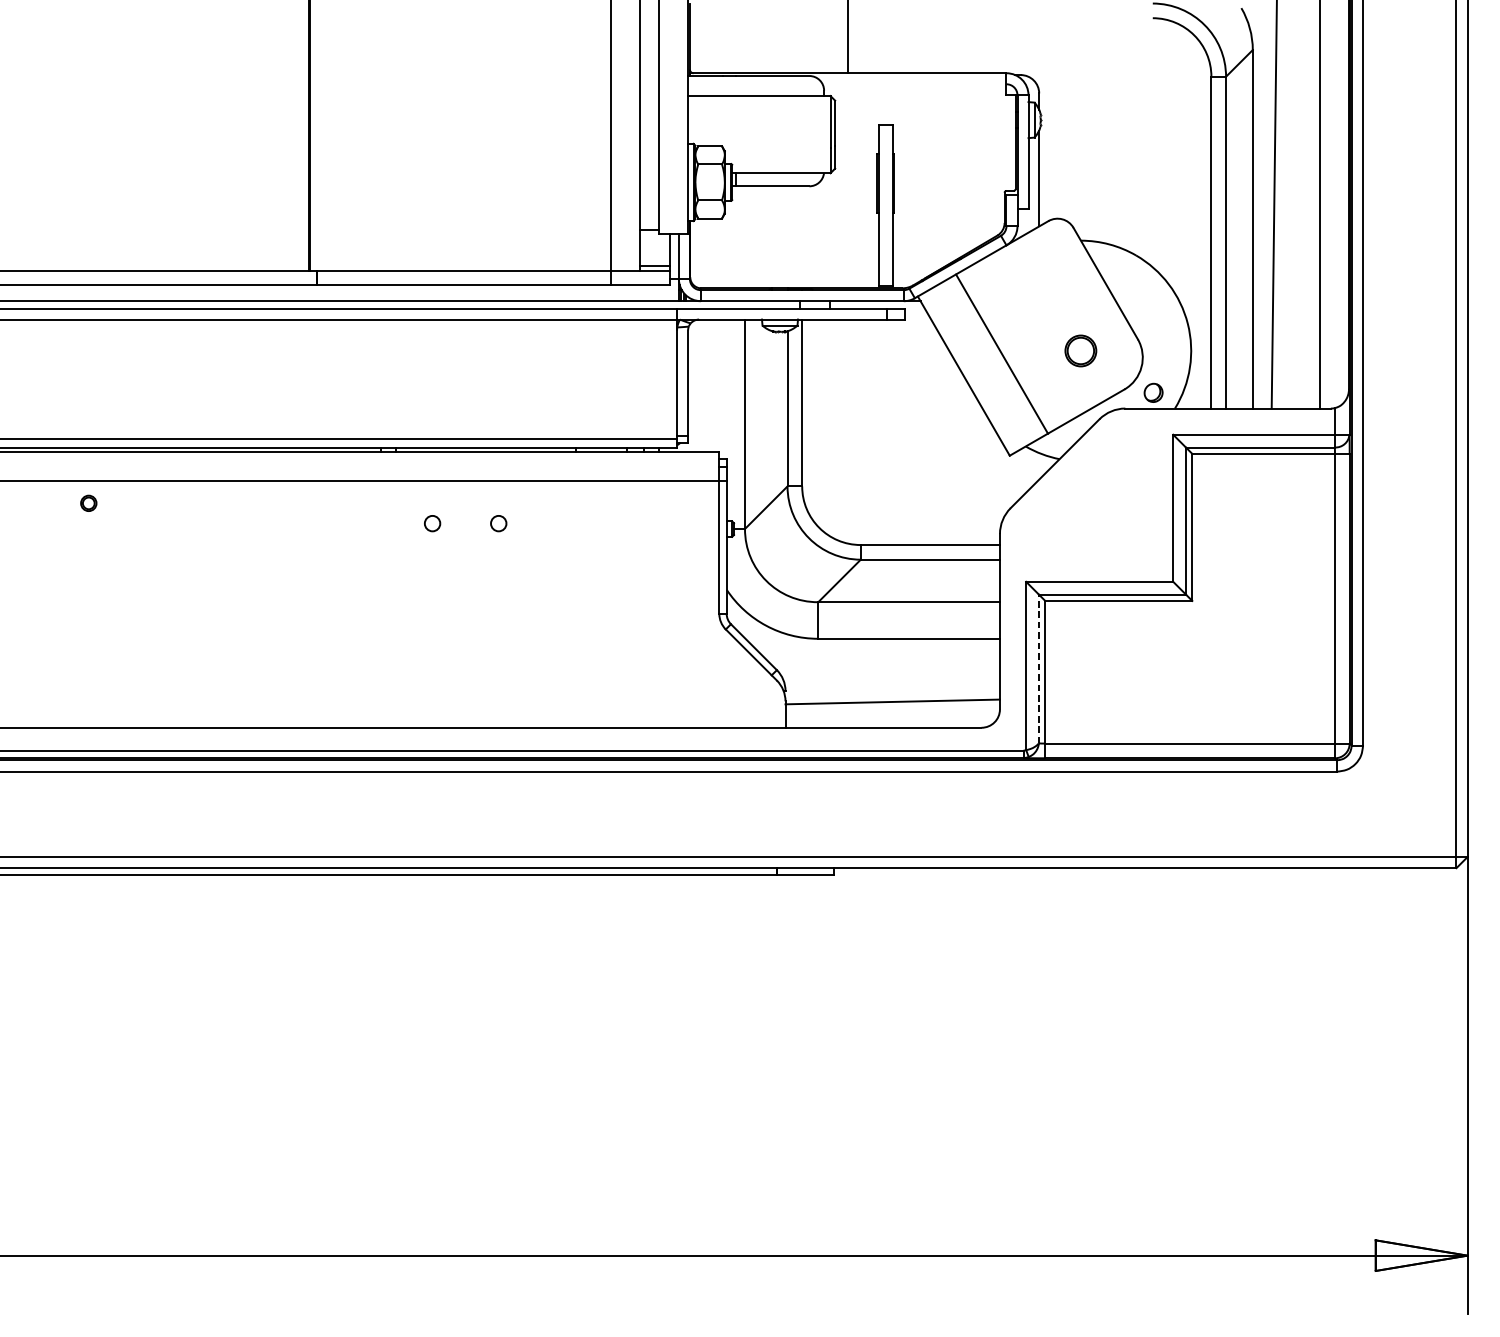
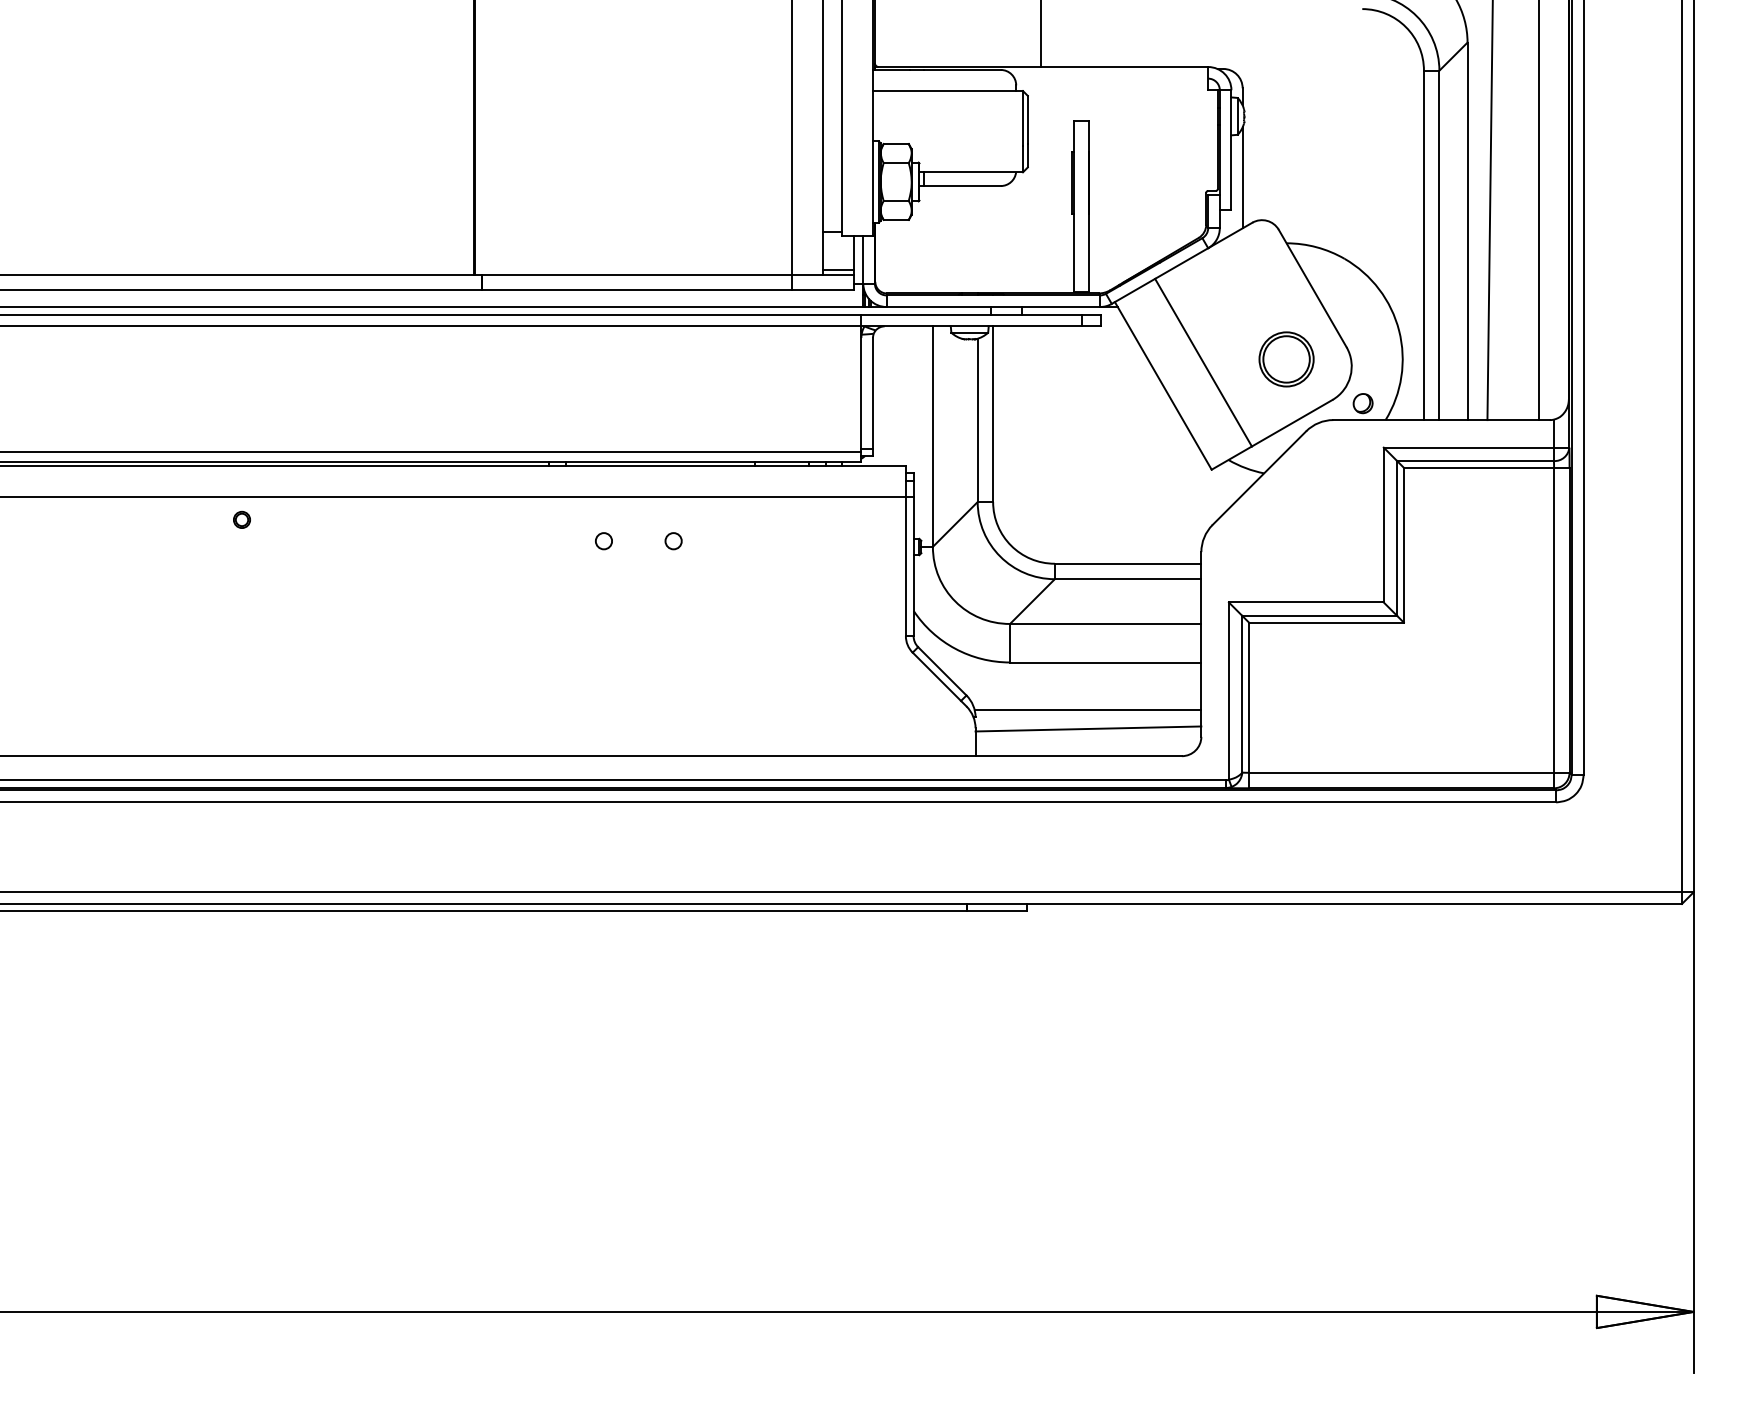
part: (1080, 351) -> (1286, 359), size x1.67
line: (1039, 668) -> (1242, 693), dashed -> solid
line: (891, 684) -> (1087, 710), added

